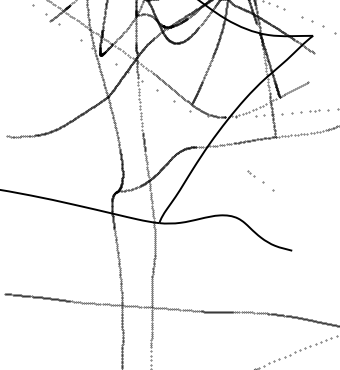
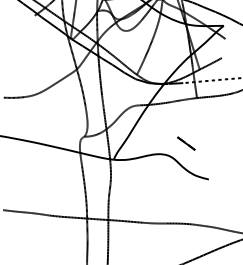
part: (260, 180) -> (186, 143), moved

